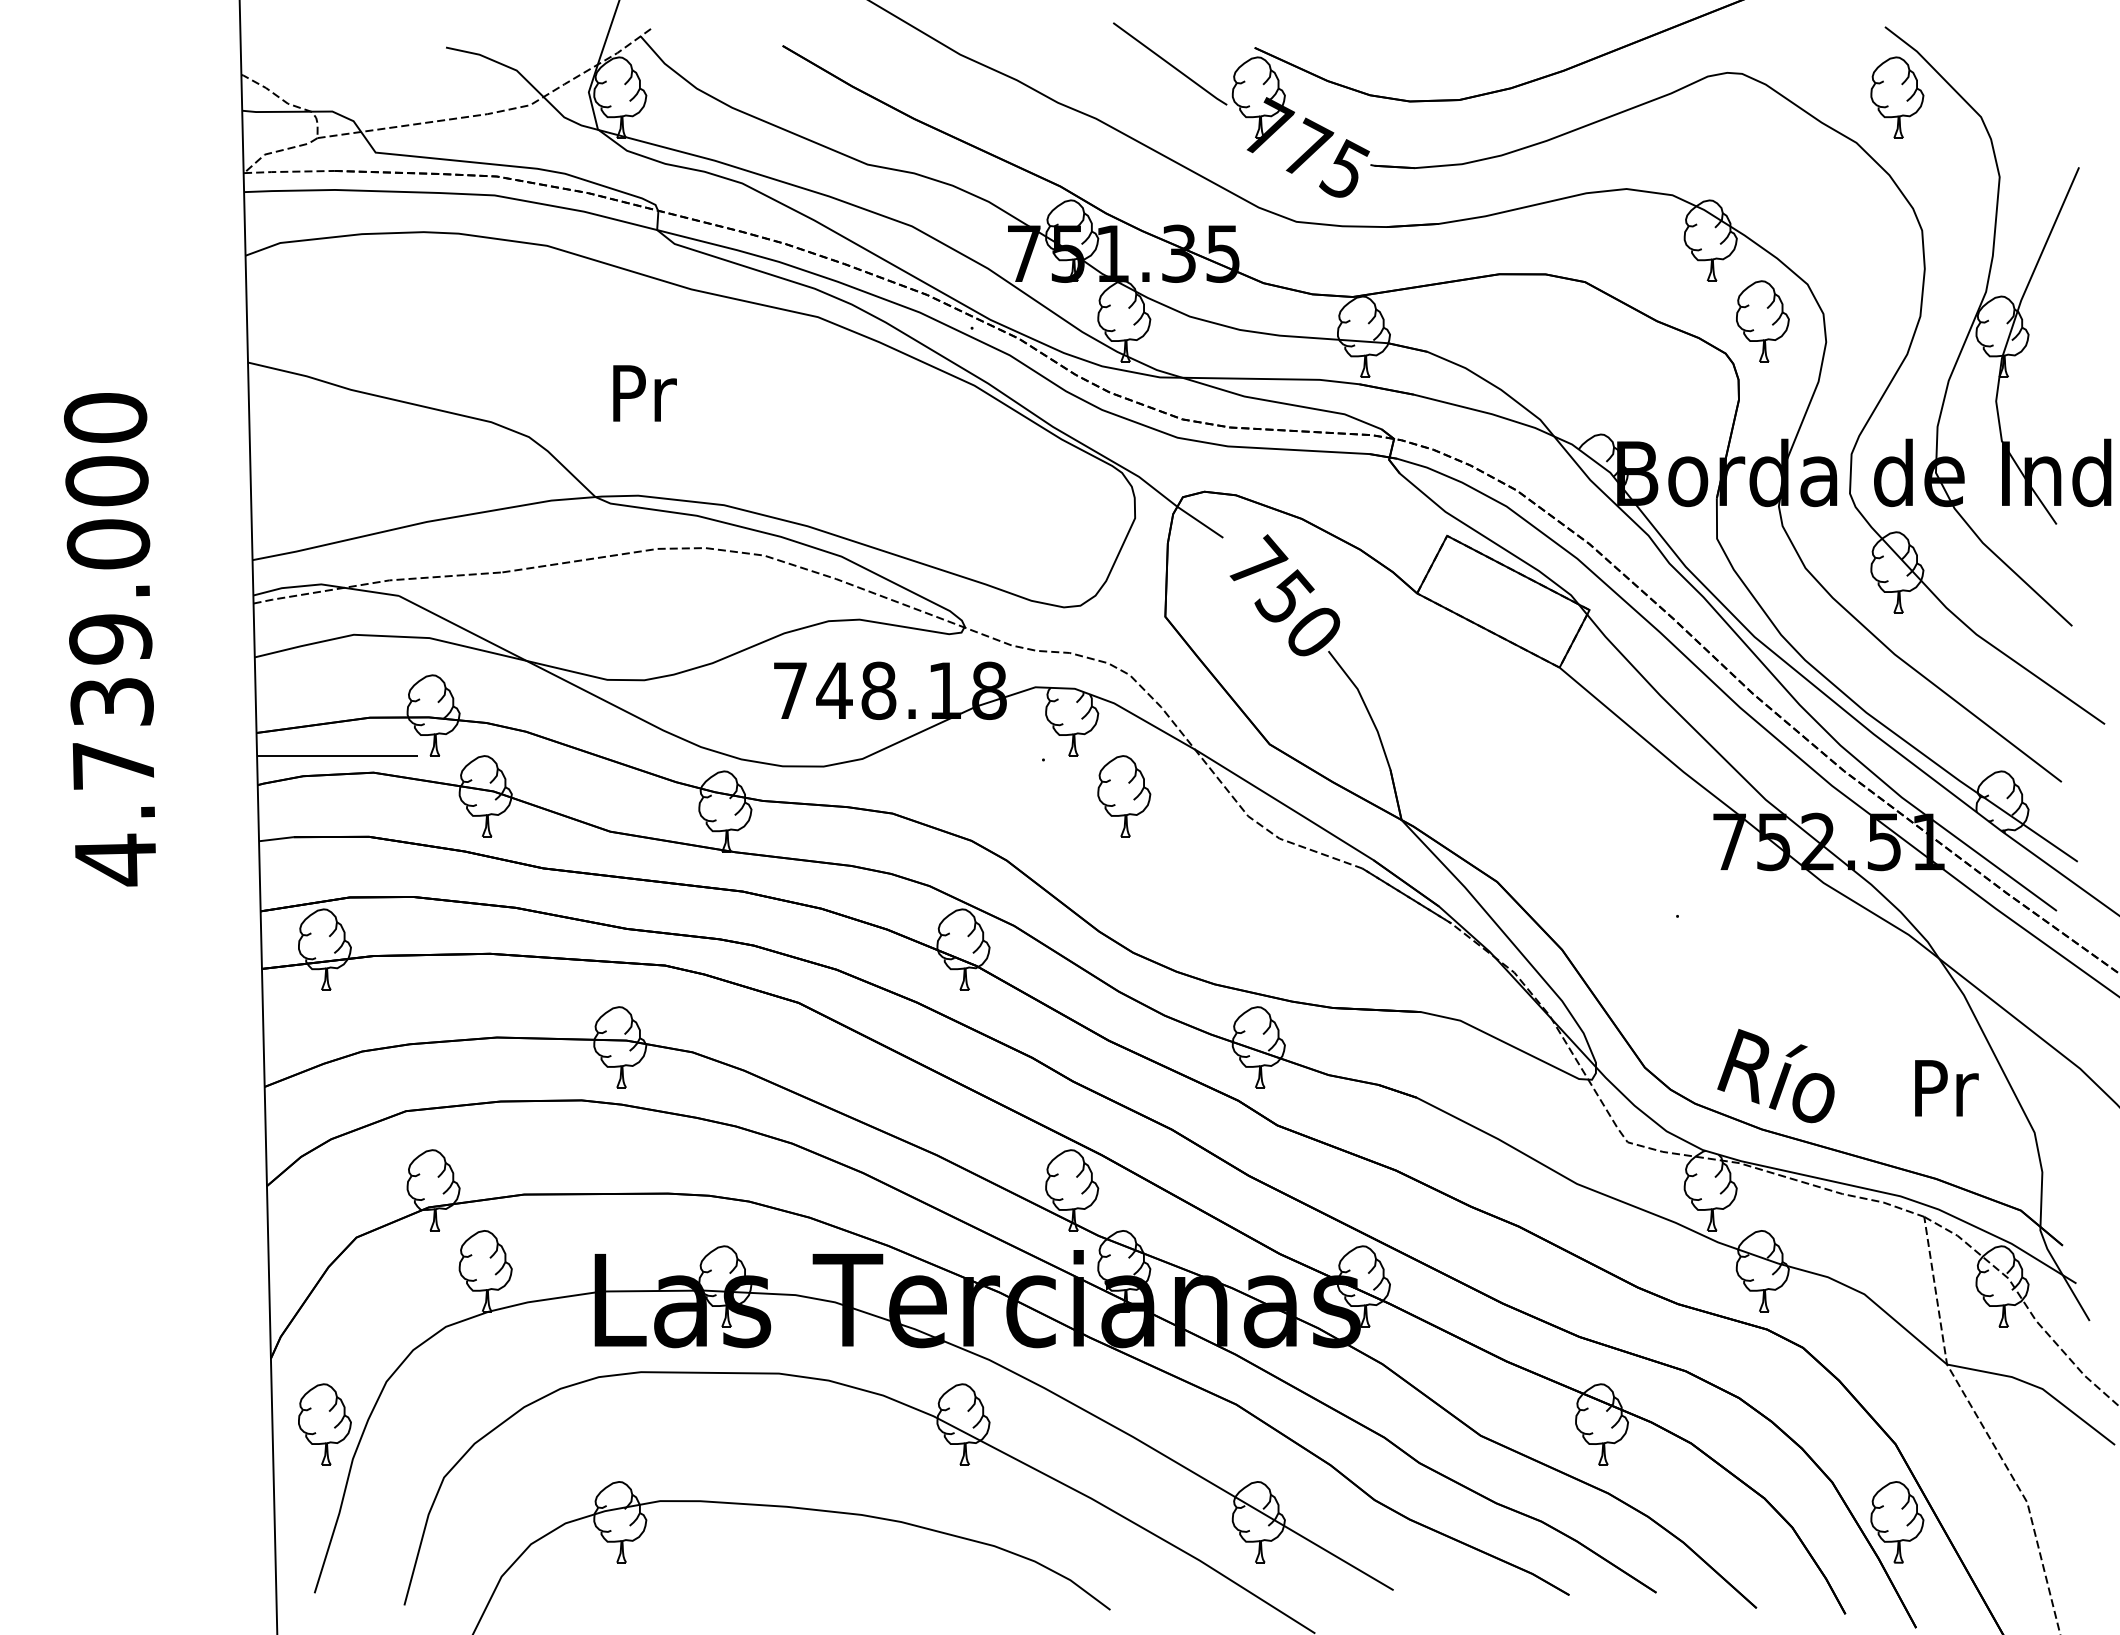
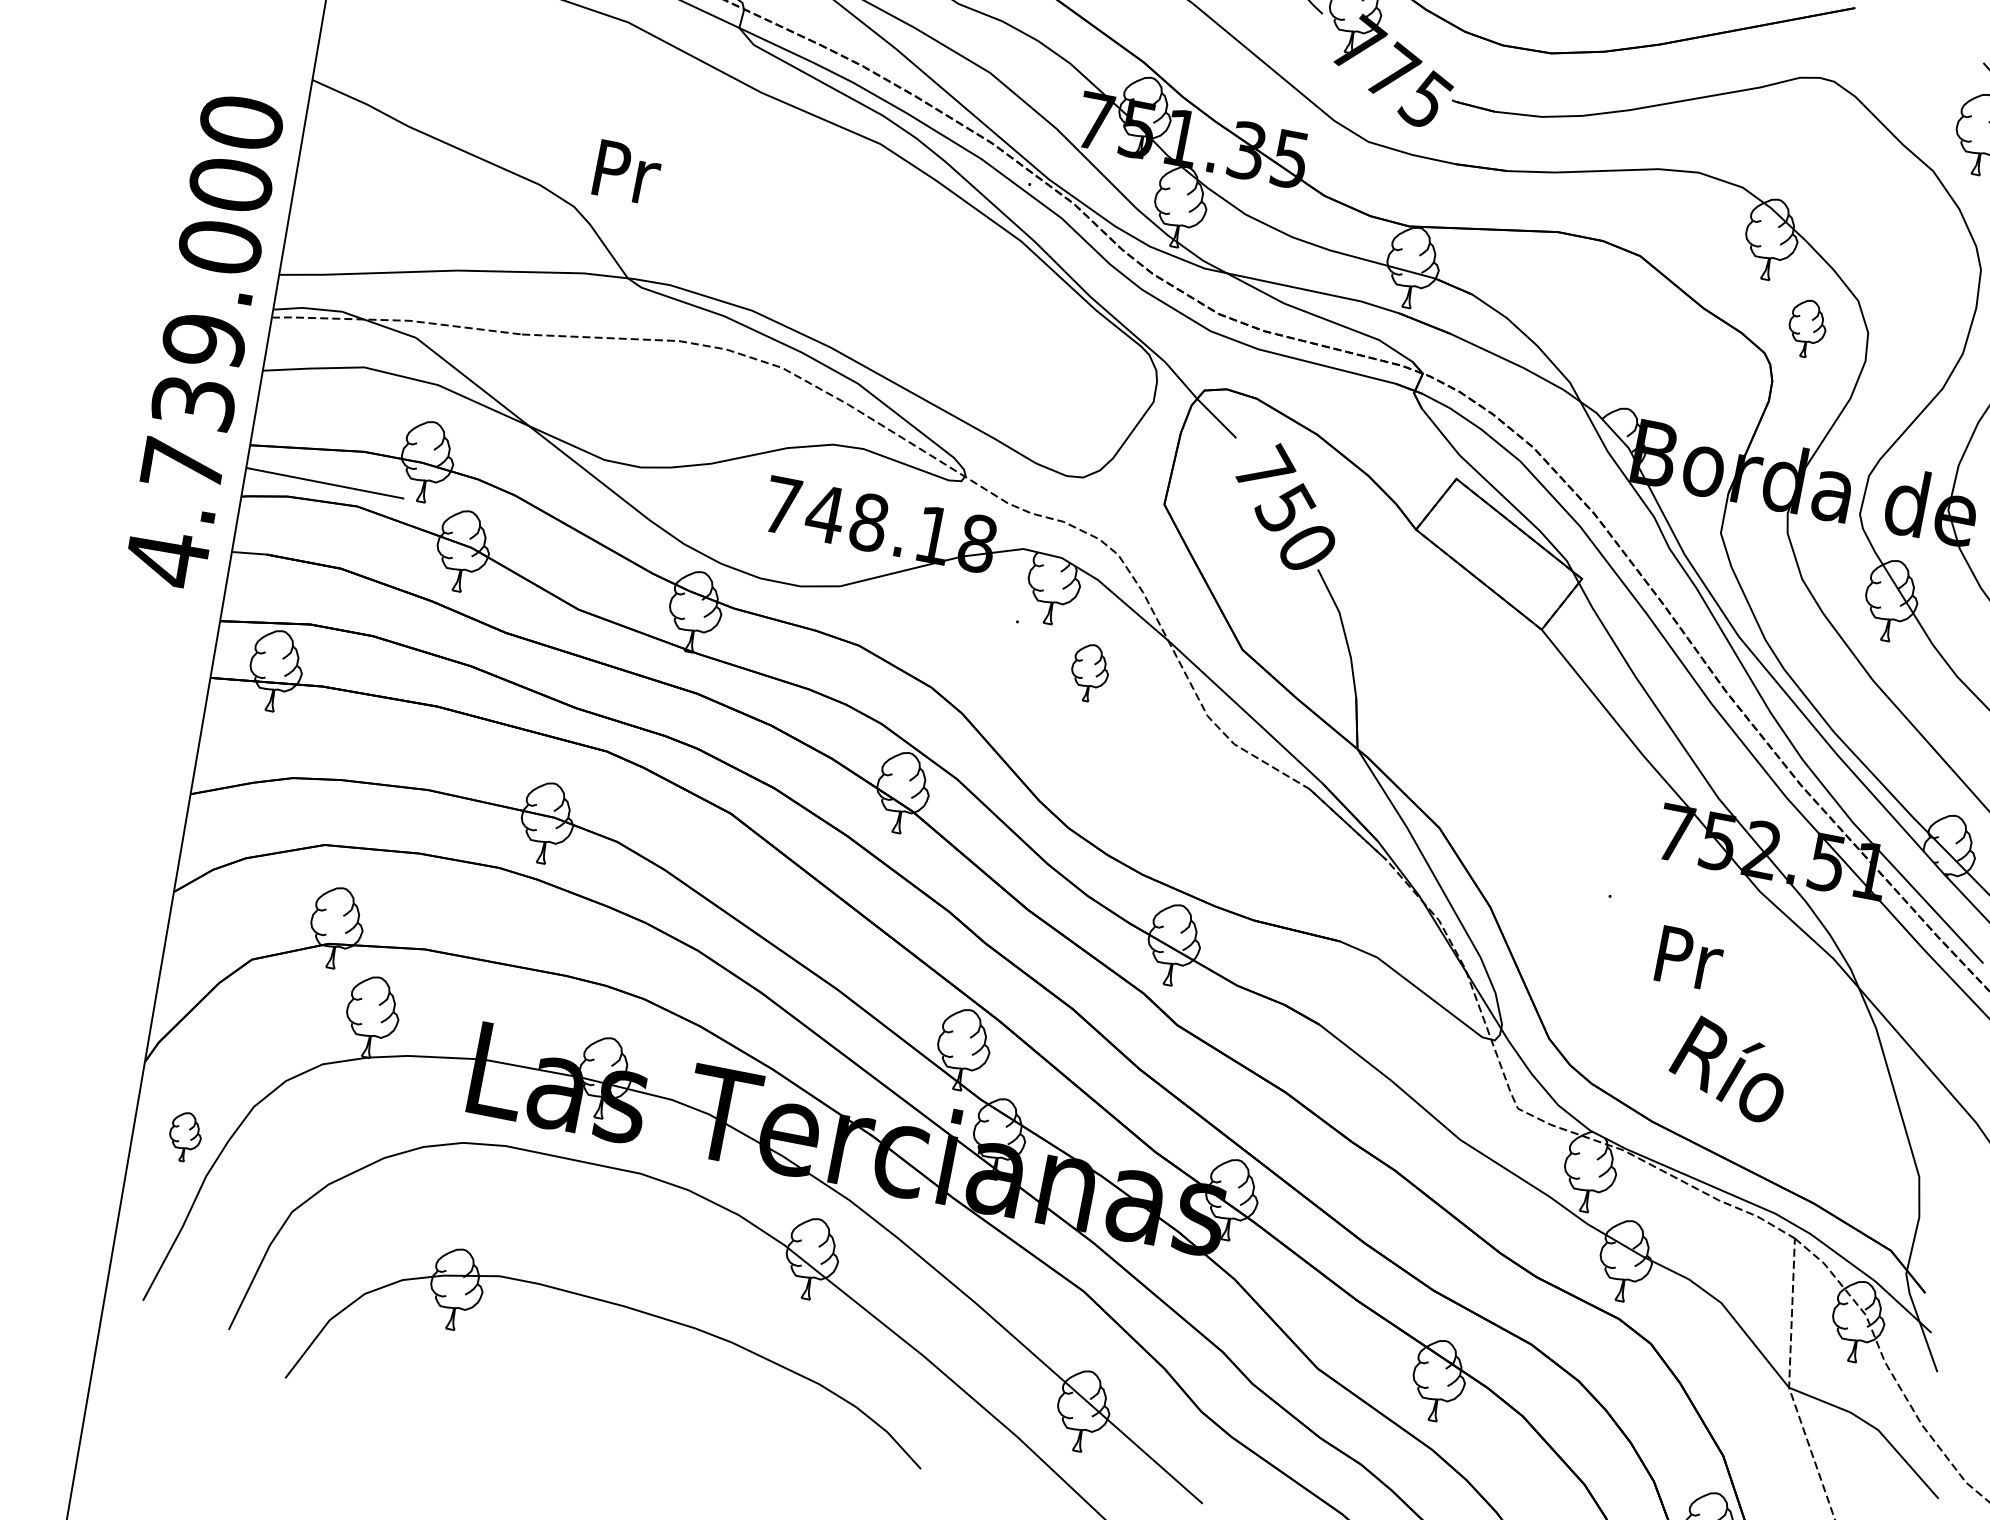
part: (1762, 321) -> (1806, 328), size x0.7
text: (644, 393) -> (627, 172), moved
text: (109, 639) -> (203, 340), moved
part: (1124, 796) -> (1090, 673), size x0.7
text: (1775, 1076) -> (1728, 1069), moved
text: (1946, 1088) -> (1689, 958), moved
part: (324, 1424) -> (184, 1137), size x0.6

